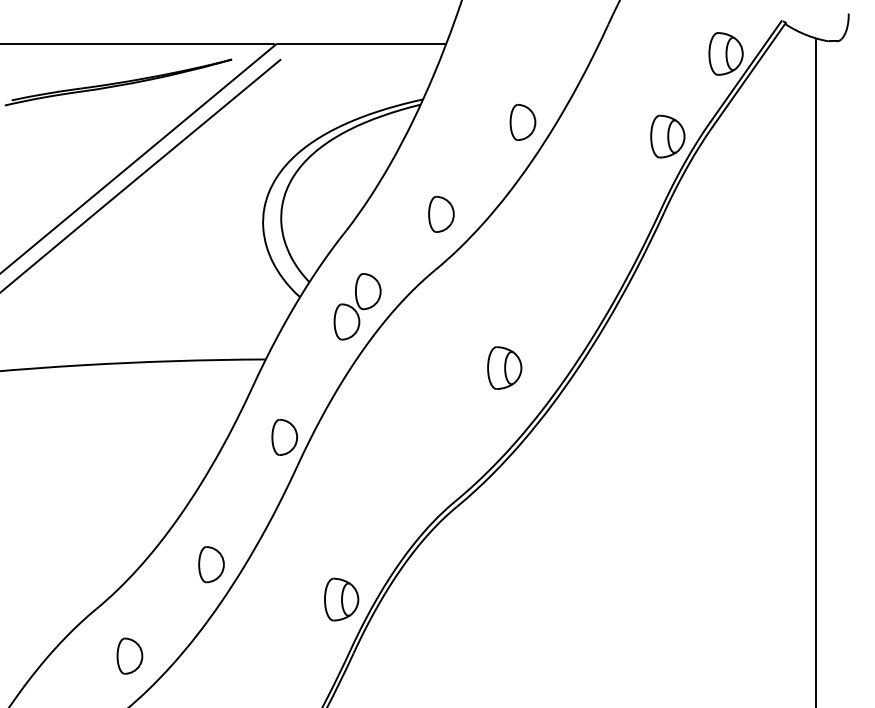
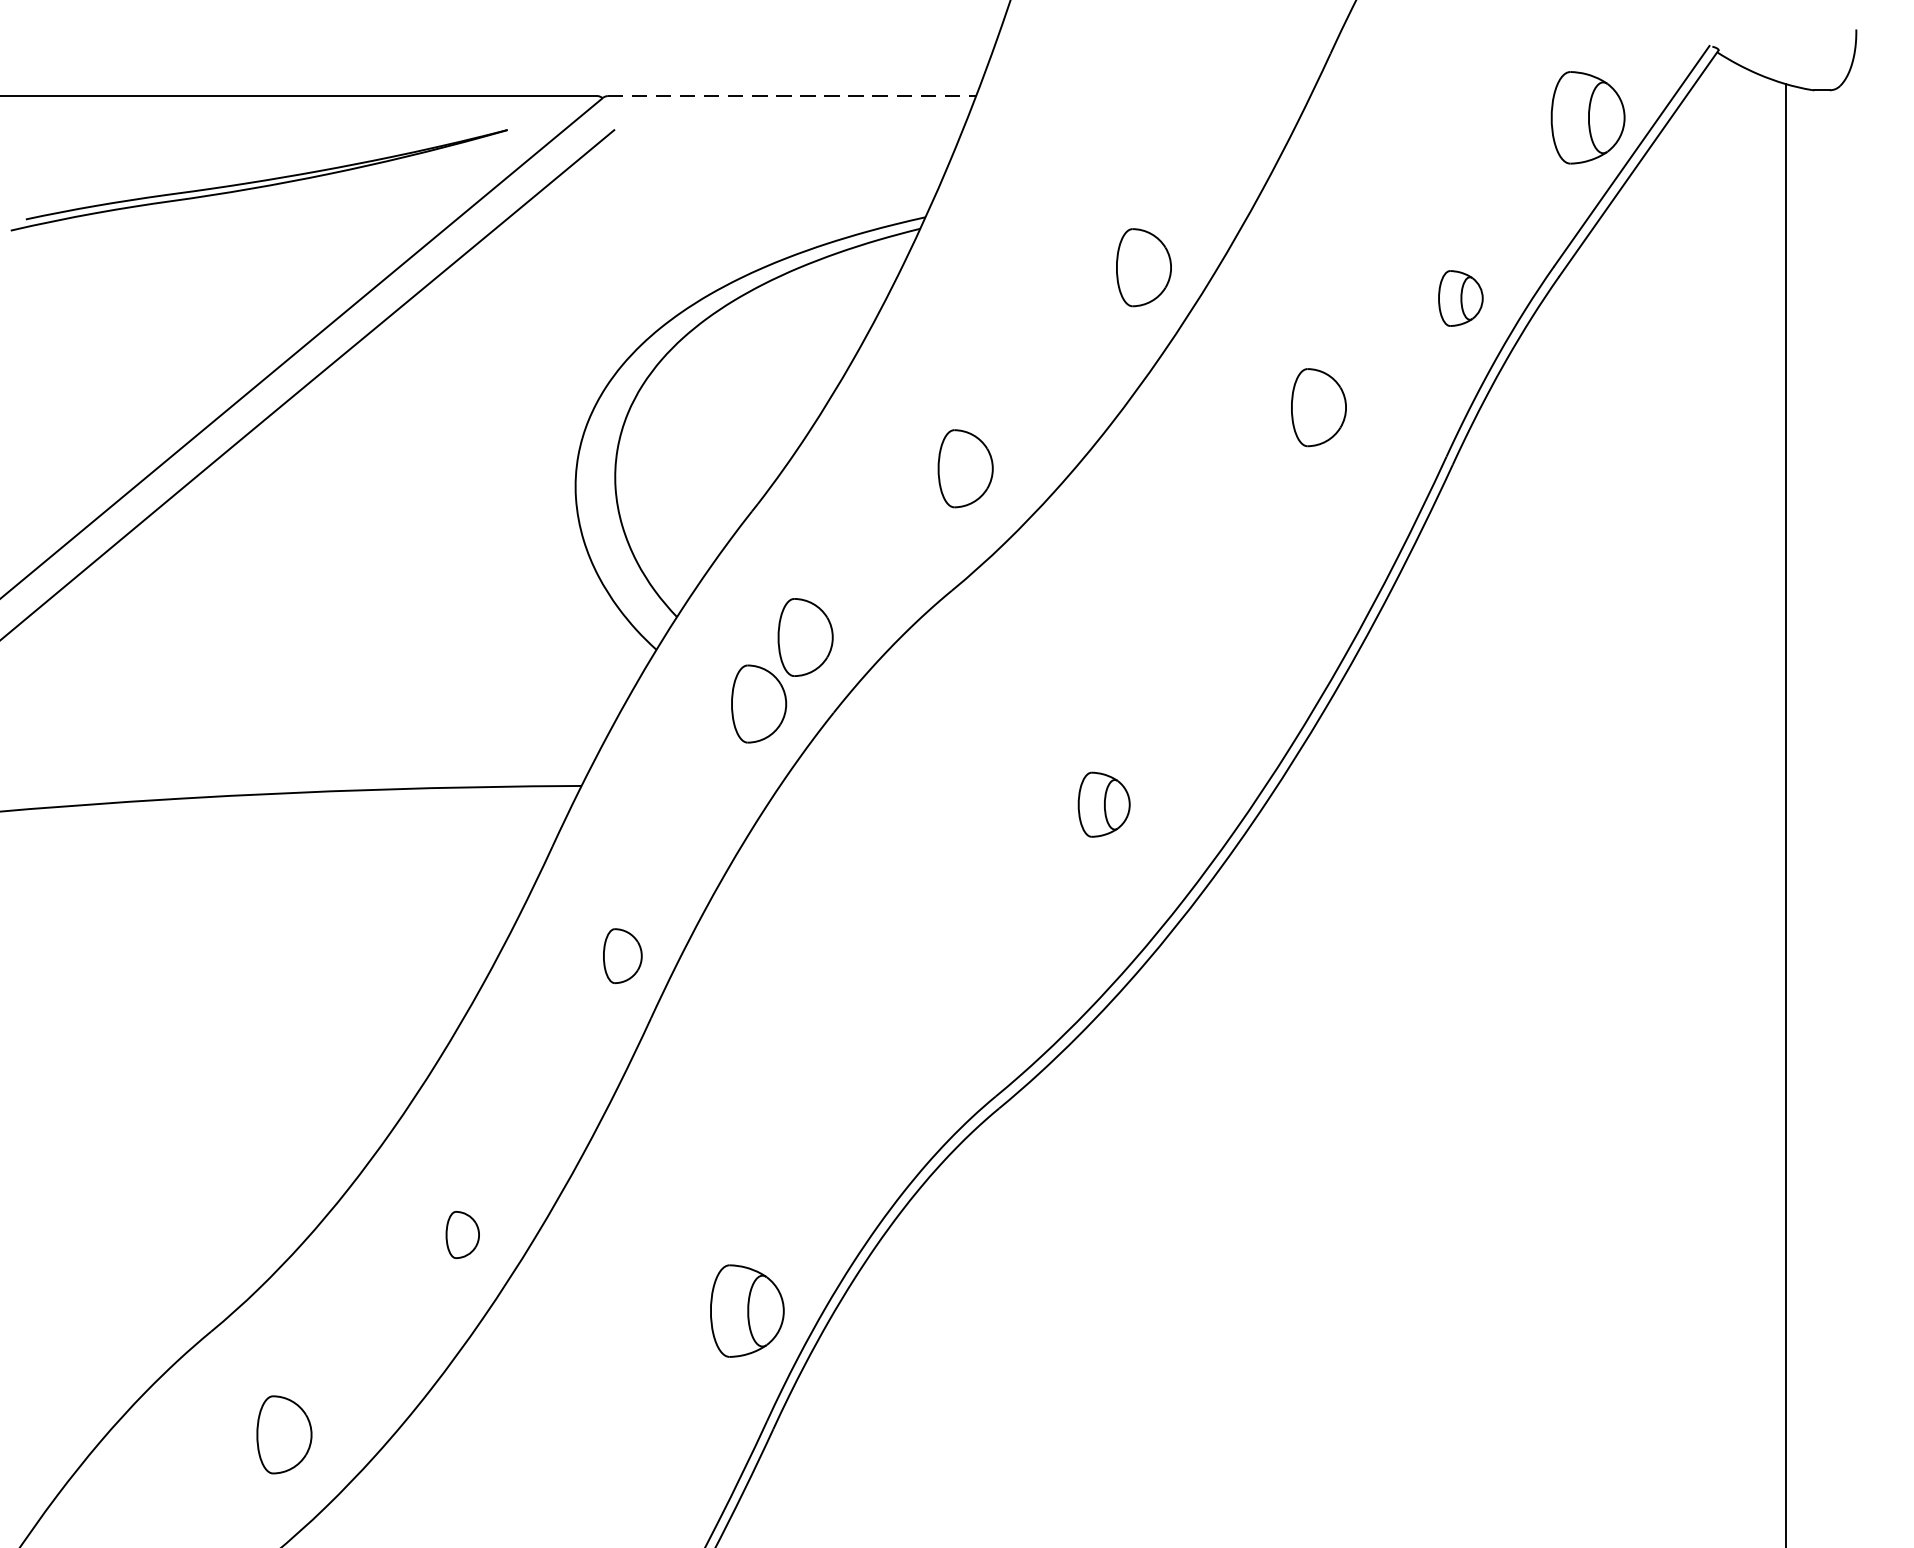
line: (362, 44) -> (792, 97), solid -> dashed
part: (667, 136) -> (1459, 298), size x0.6
part: (602, 186) -> (1317, 407), added
part: (504, 367) -> (1103, 803), size x0.7
part: (284, 436) -> (622, 954), size x0.7
part: (211, 564) -> (462, 1234), size x0.6

